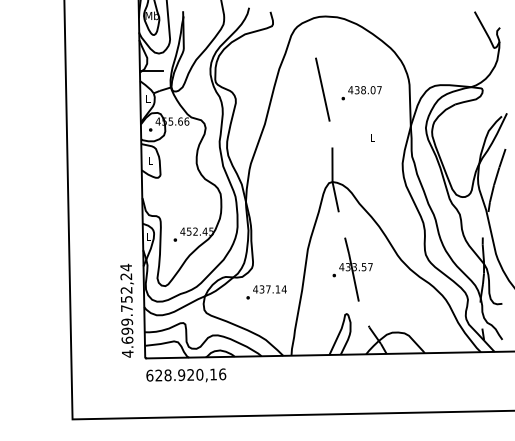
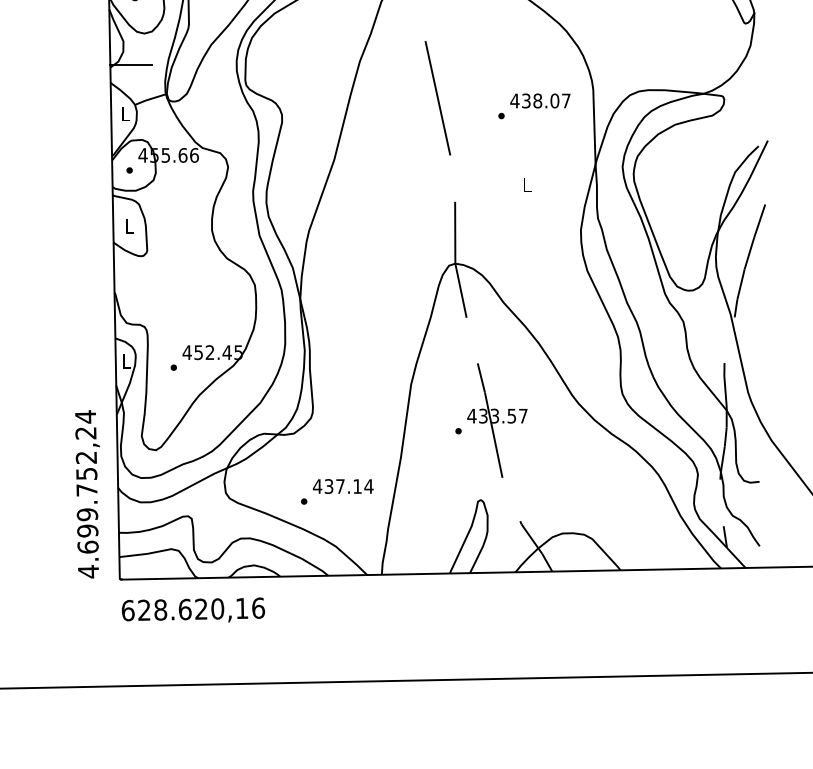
text: (361, 93) -> (534, 106), moved
text: (266, 292) -> (337, 492), moved
text: (181, 375) -> (184, 610), 628.920,16 -> 628.620,16

